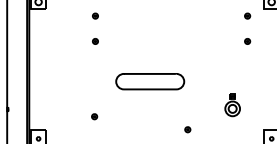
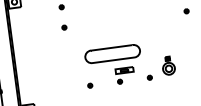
part: (232, 105) -> (168, 66), moved
part: (161, 110) -> (124, 76), added
part: (94, 116) -> (90, 85), moved
part: (187, 129) -> (149, 77), moved

